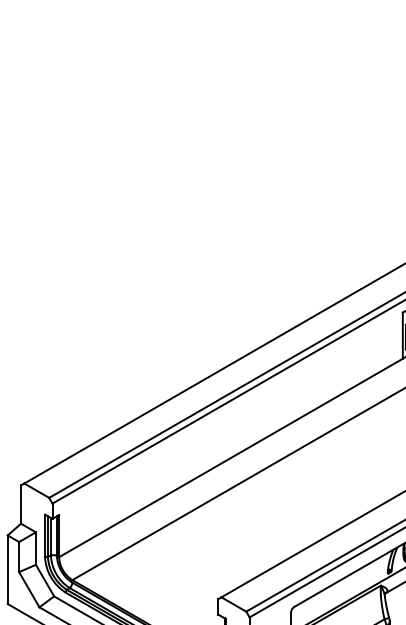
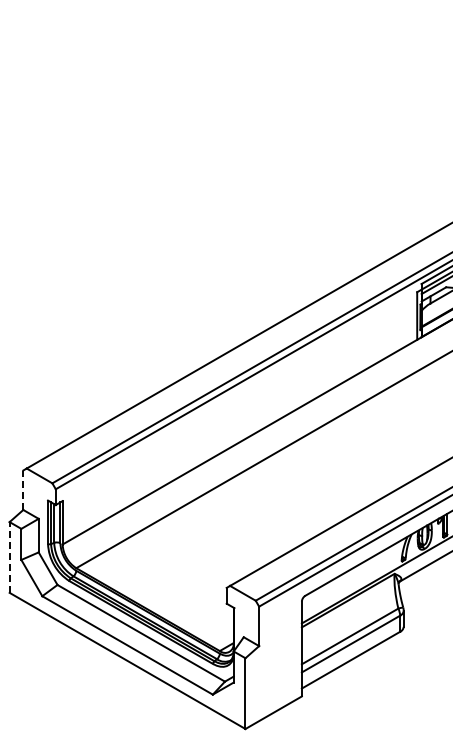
line: (21, 504) -> (23, 490), solid -> dashed
line: (7, 568) -> (9, 556), solid -> dashed

